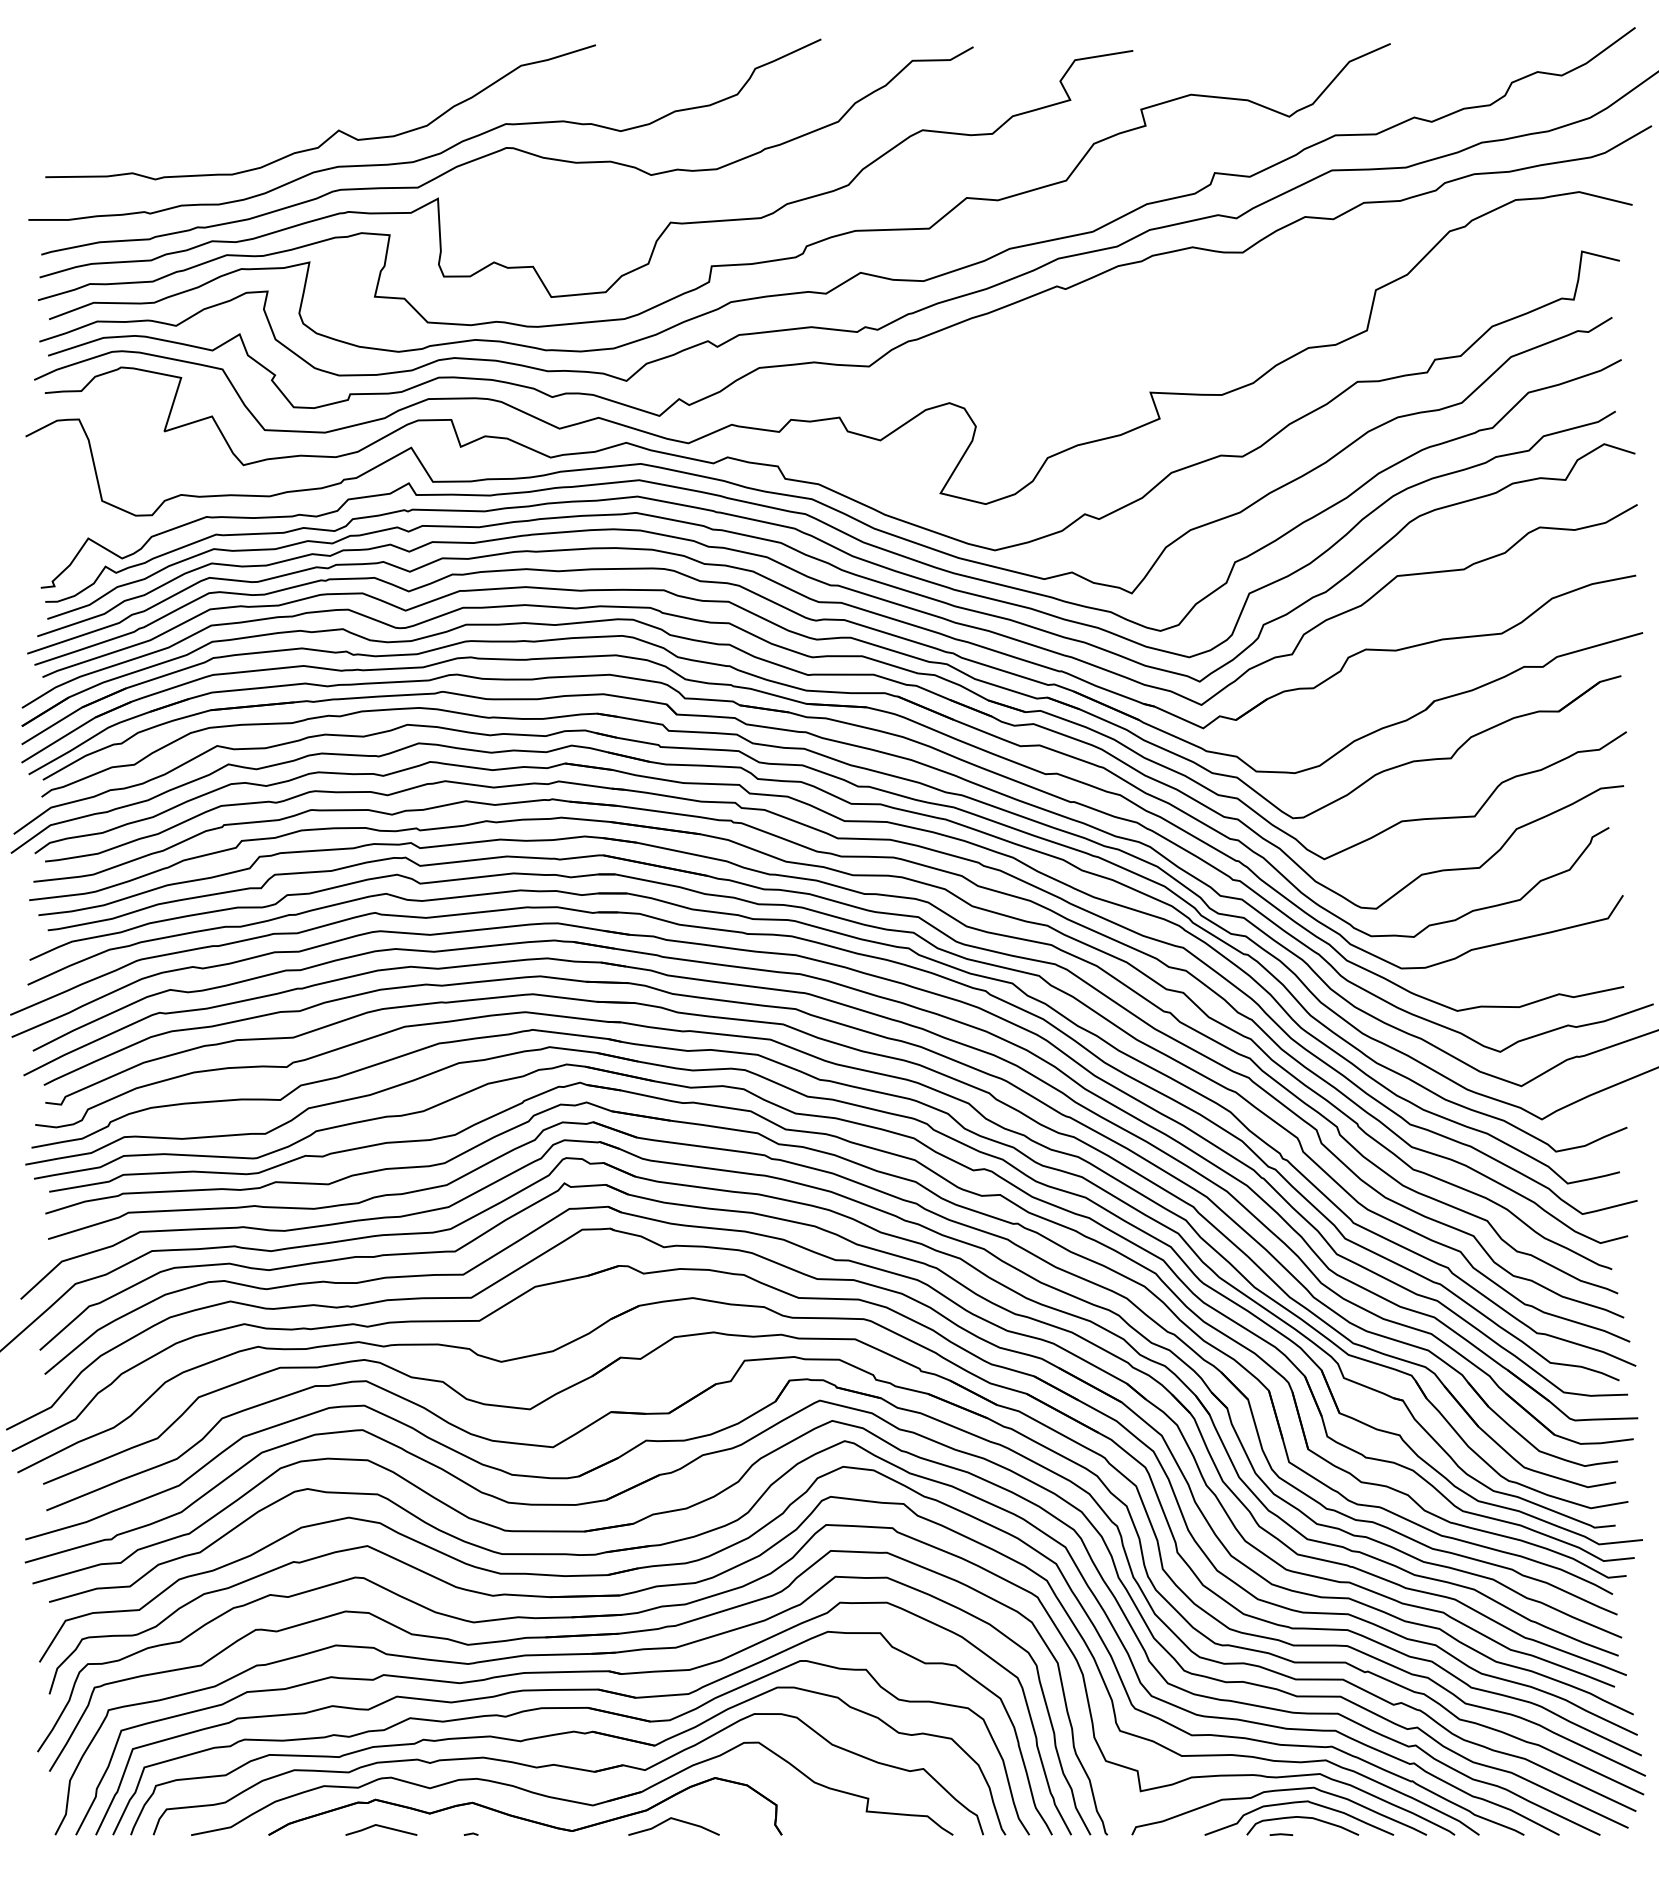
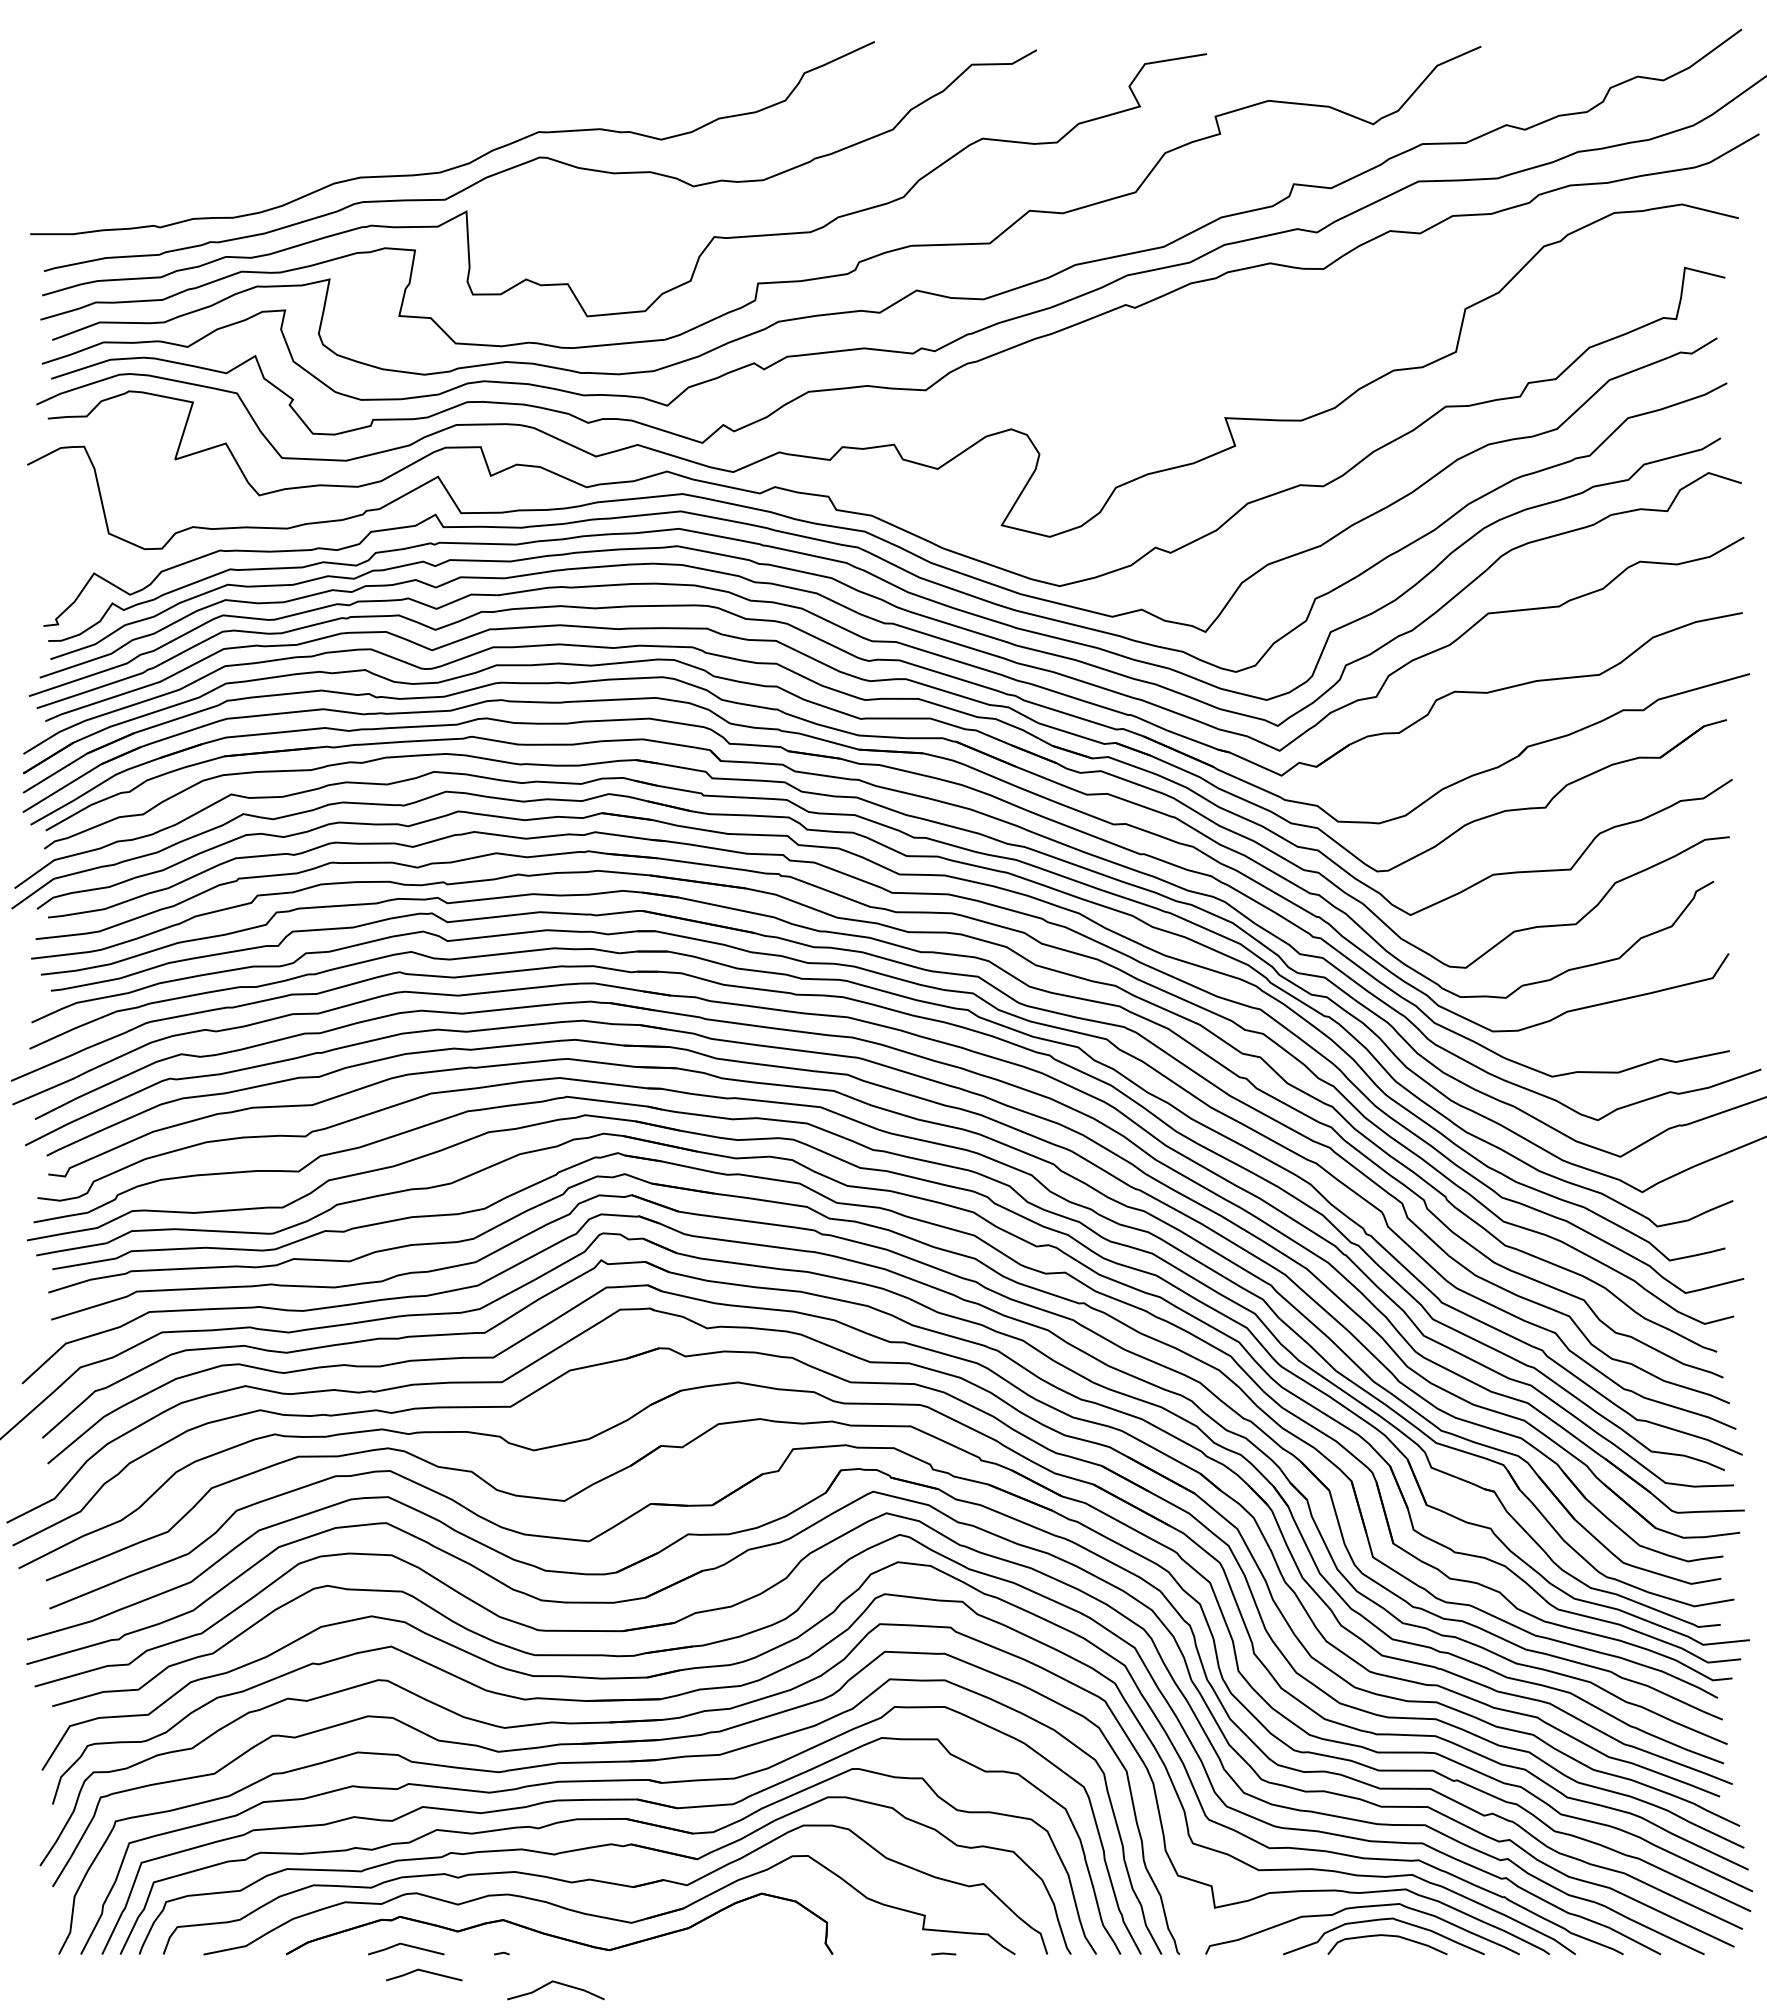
curve: (337, 130) -> (359, 138), removed
curve: (673, 1820) -> (555, 1983), moved
line: (1281, 1834) -> (943, 1953), moved
line: (398, 1852) -> (424, 1972), added

